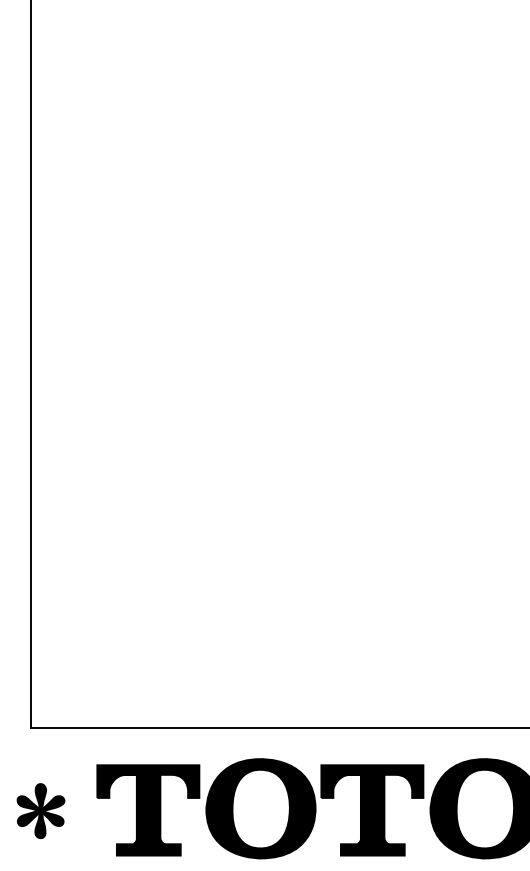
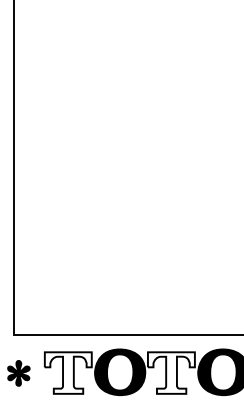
fill: (146, 809) -> (67, 372), removed
fill: (370, 809) -> (170, 372), removed

